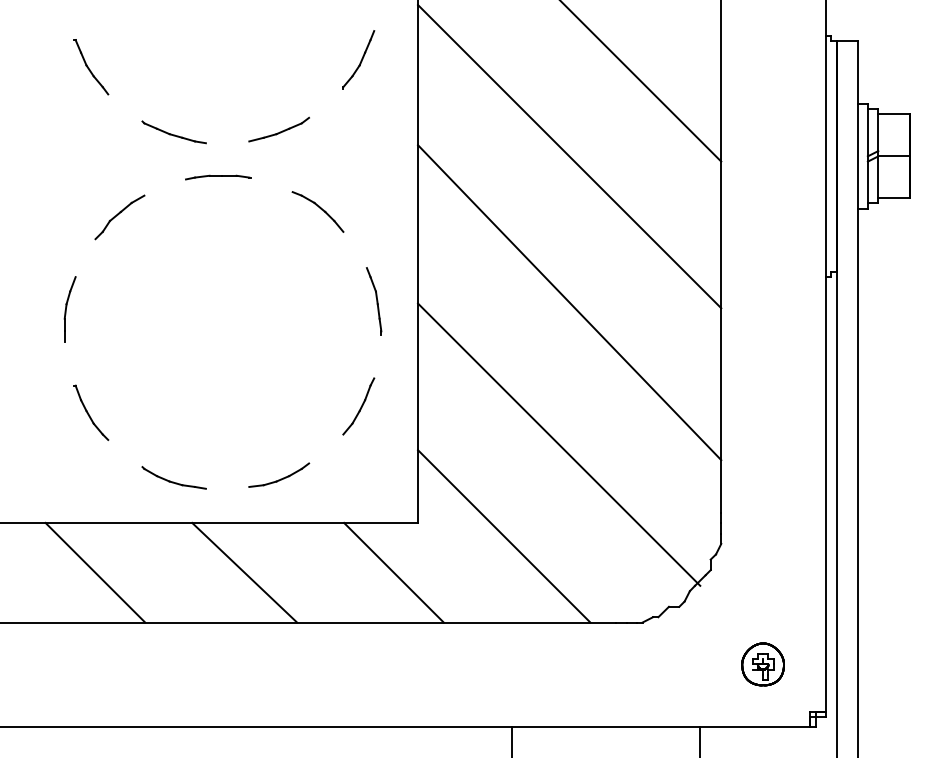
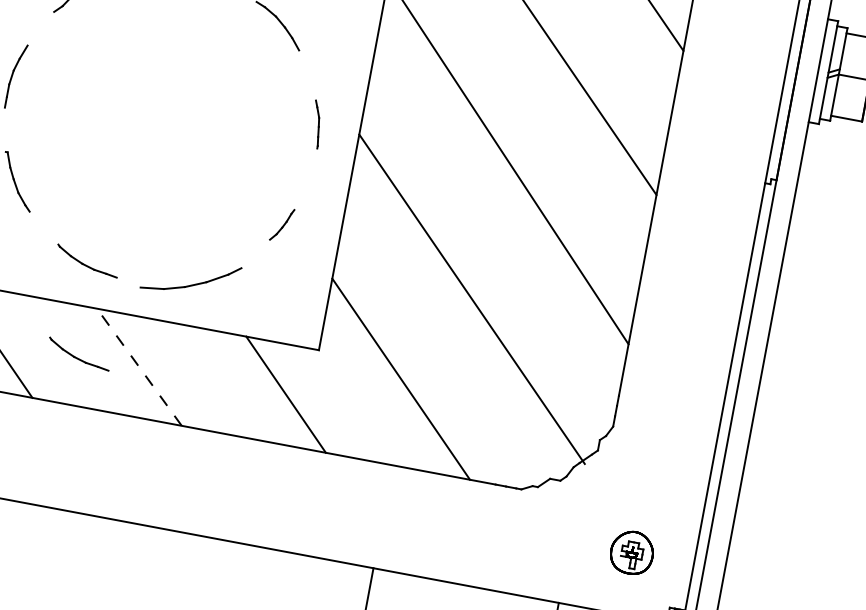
part: (374, 301) -> (316, 124), size x0.7
part: (358, 406) -> (281, 224), size x0.6
part: (279, 474) -> (191, 277), size x1.6
part: (182, 570) -> (78, 353), added
line: (244, 572) -> (139, 367), solid -> dashed

